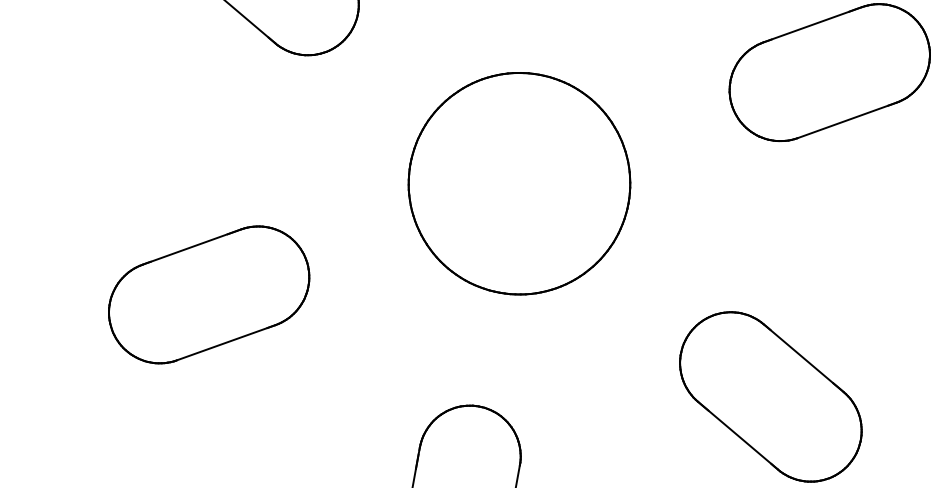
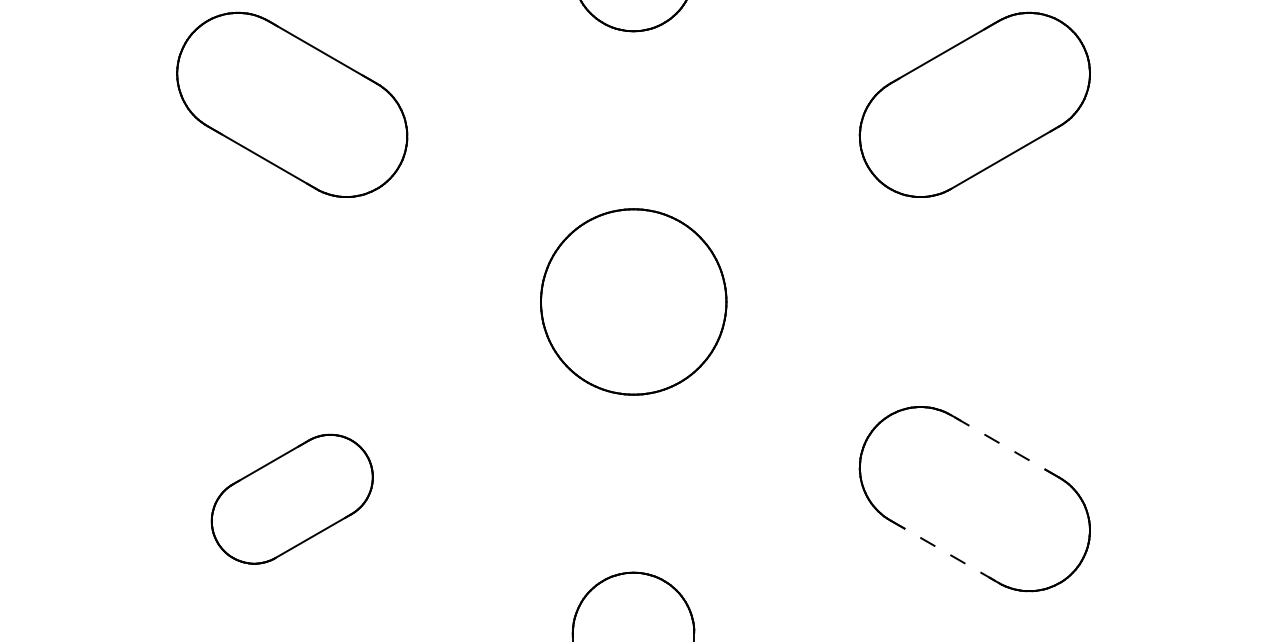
part: (519, 183) -> (633, 301), size x0.7
part: (209, 295) -> (292, 499), size x0.7
line: (803, 358) -> (1005, 446), solid -> dashed
line: (737, 435) -> (944, 551), solid -> dashed

